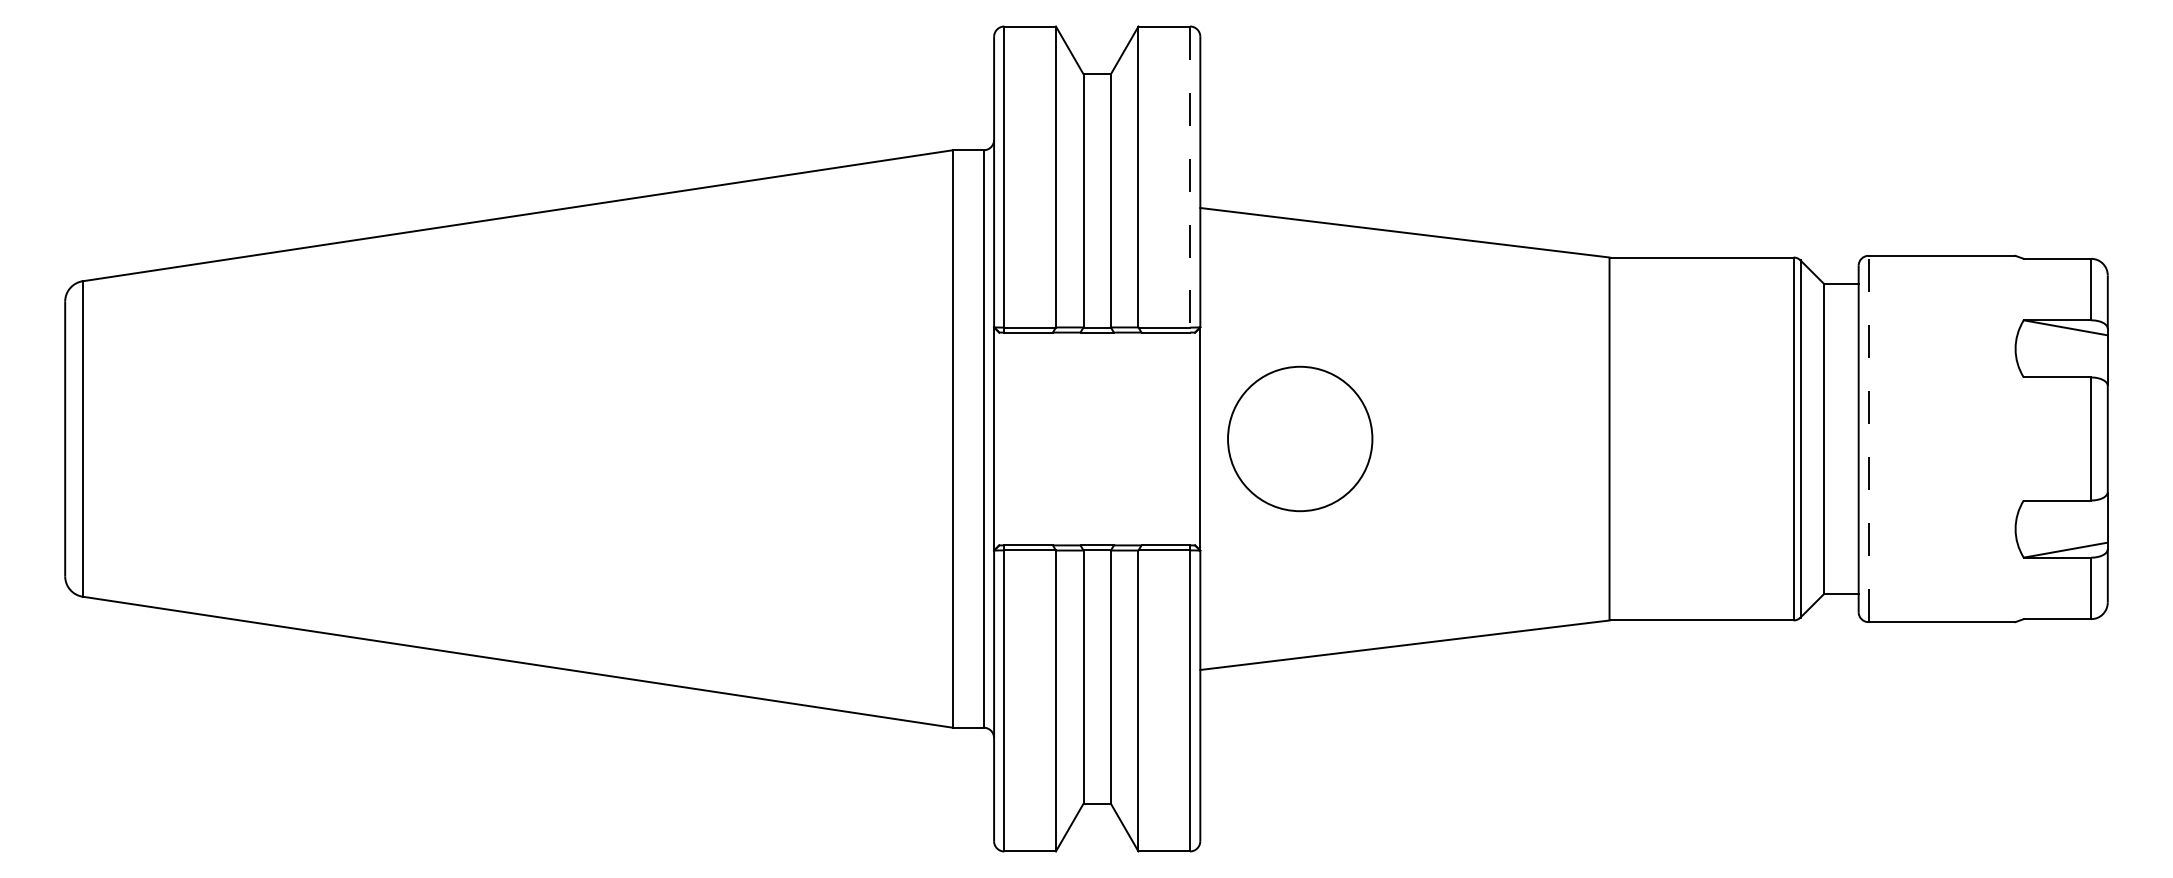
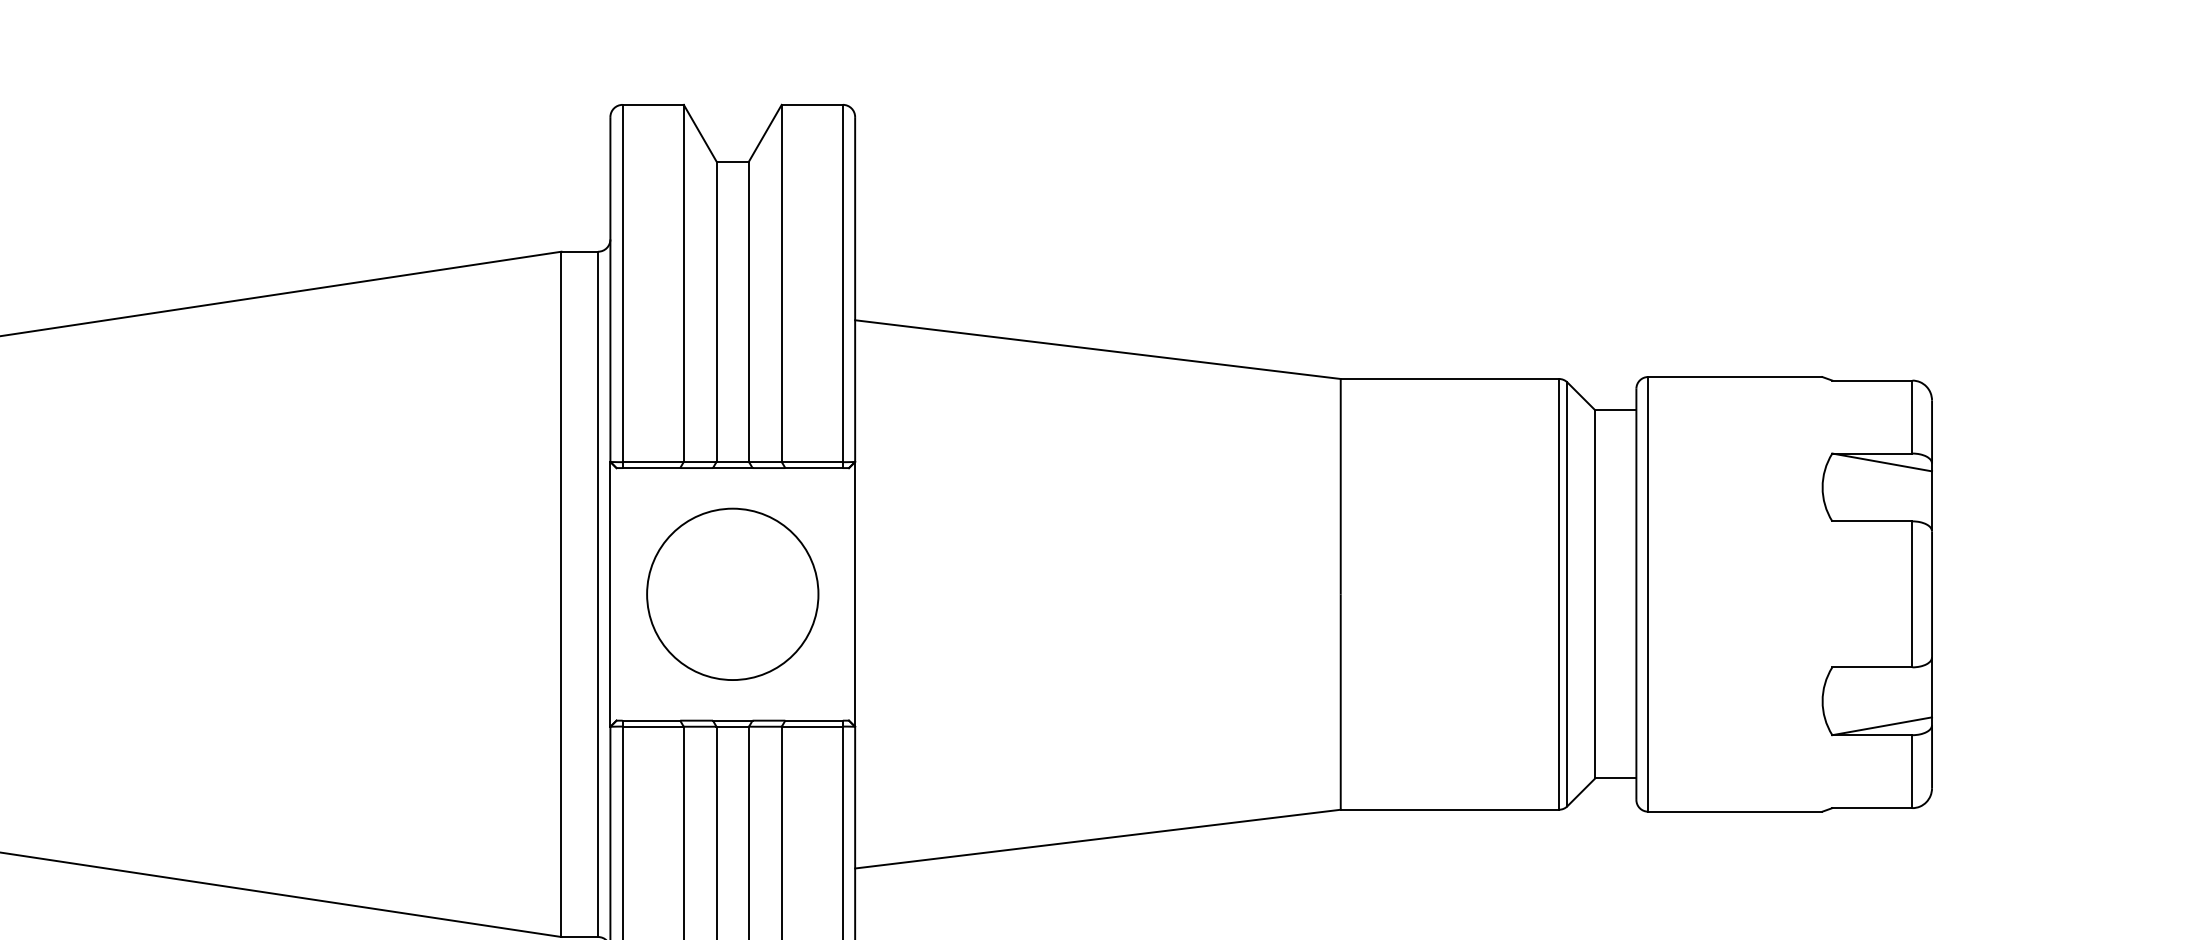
line: (1190, 180) -> (843, 287), dashed -> solid
circle: (1300, 438) -> (733, 593), moved
line: (1868, 438) -> (1648, 593), dashed -> solid

